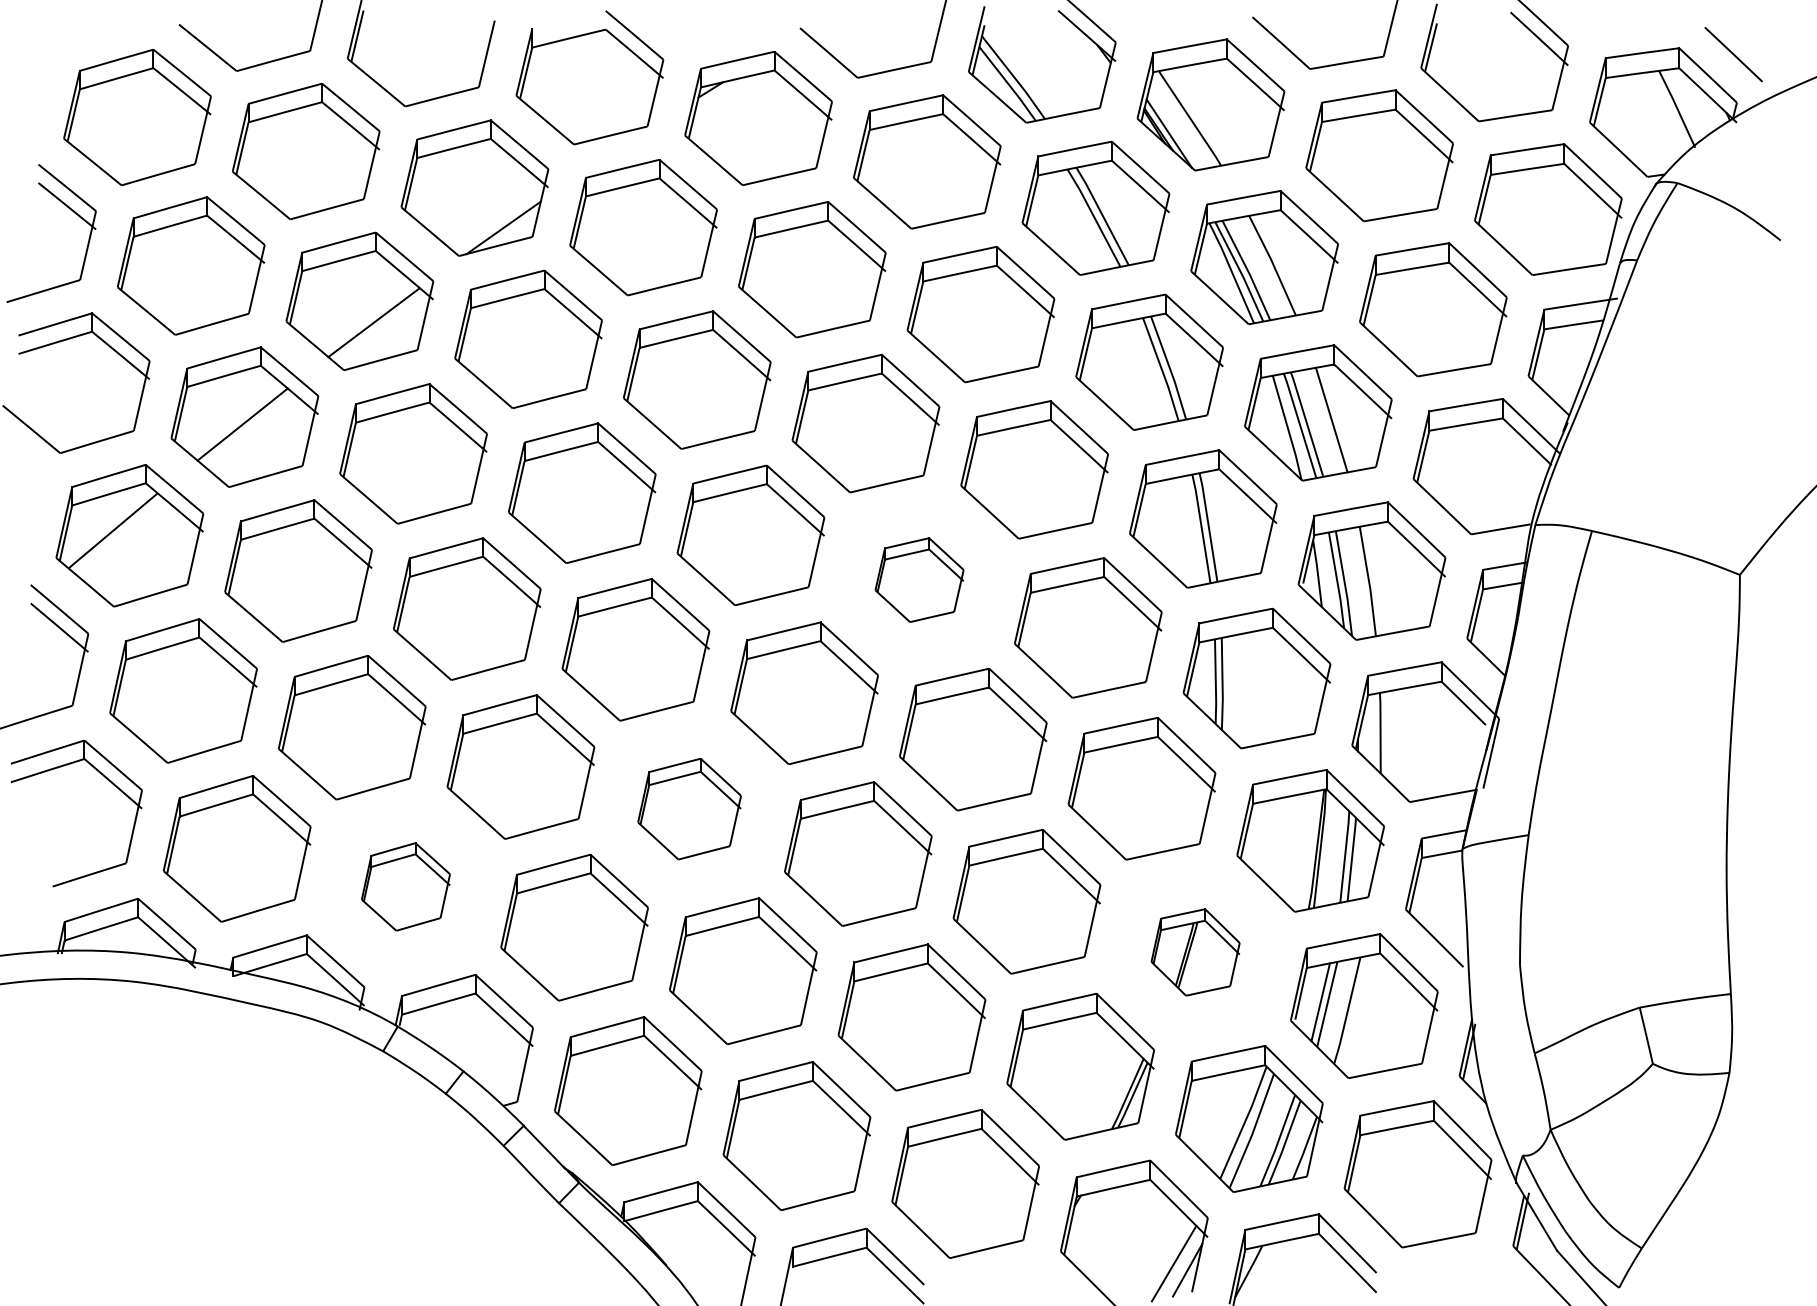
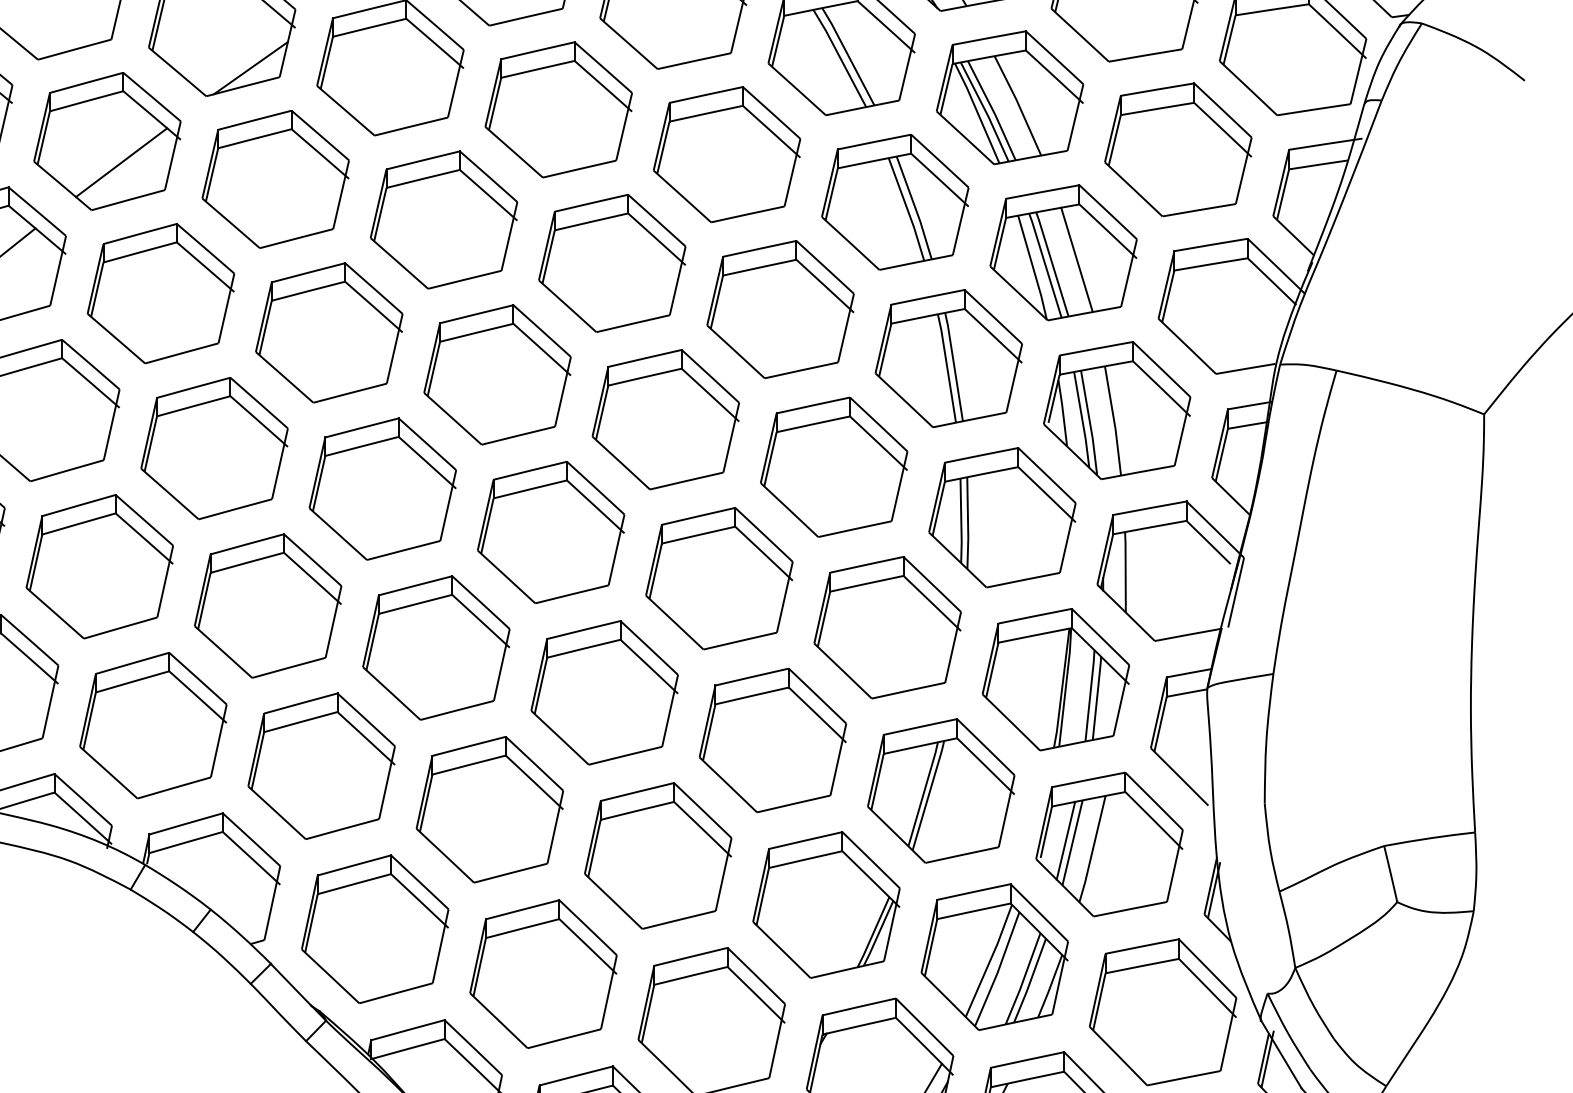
part: (919, 579) -> (665, 418), size x1.67
part: (689, 808) -> (436, 647), size x1.43
part: (405, 886) -> (152, 725), size x1.67
part: (1195, 952) -> (941, 791), size x1.67

